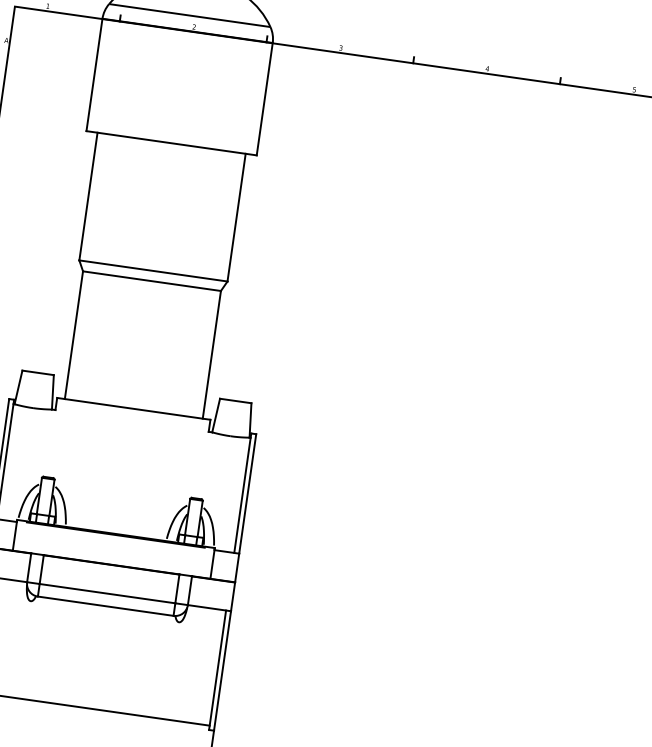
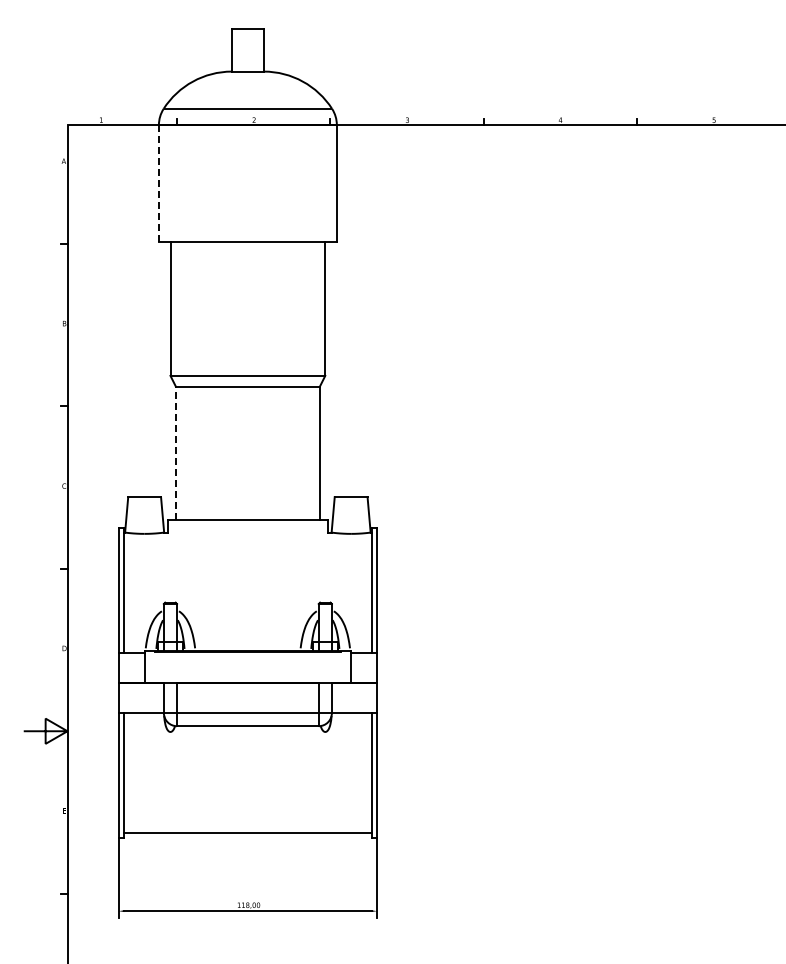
line: (94, 74) -> (158, 183), solid -> dashed
line: (73, 335) -> (175, 453), solid -> dashed

